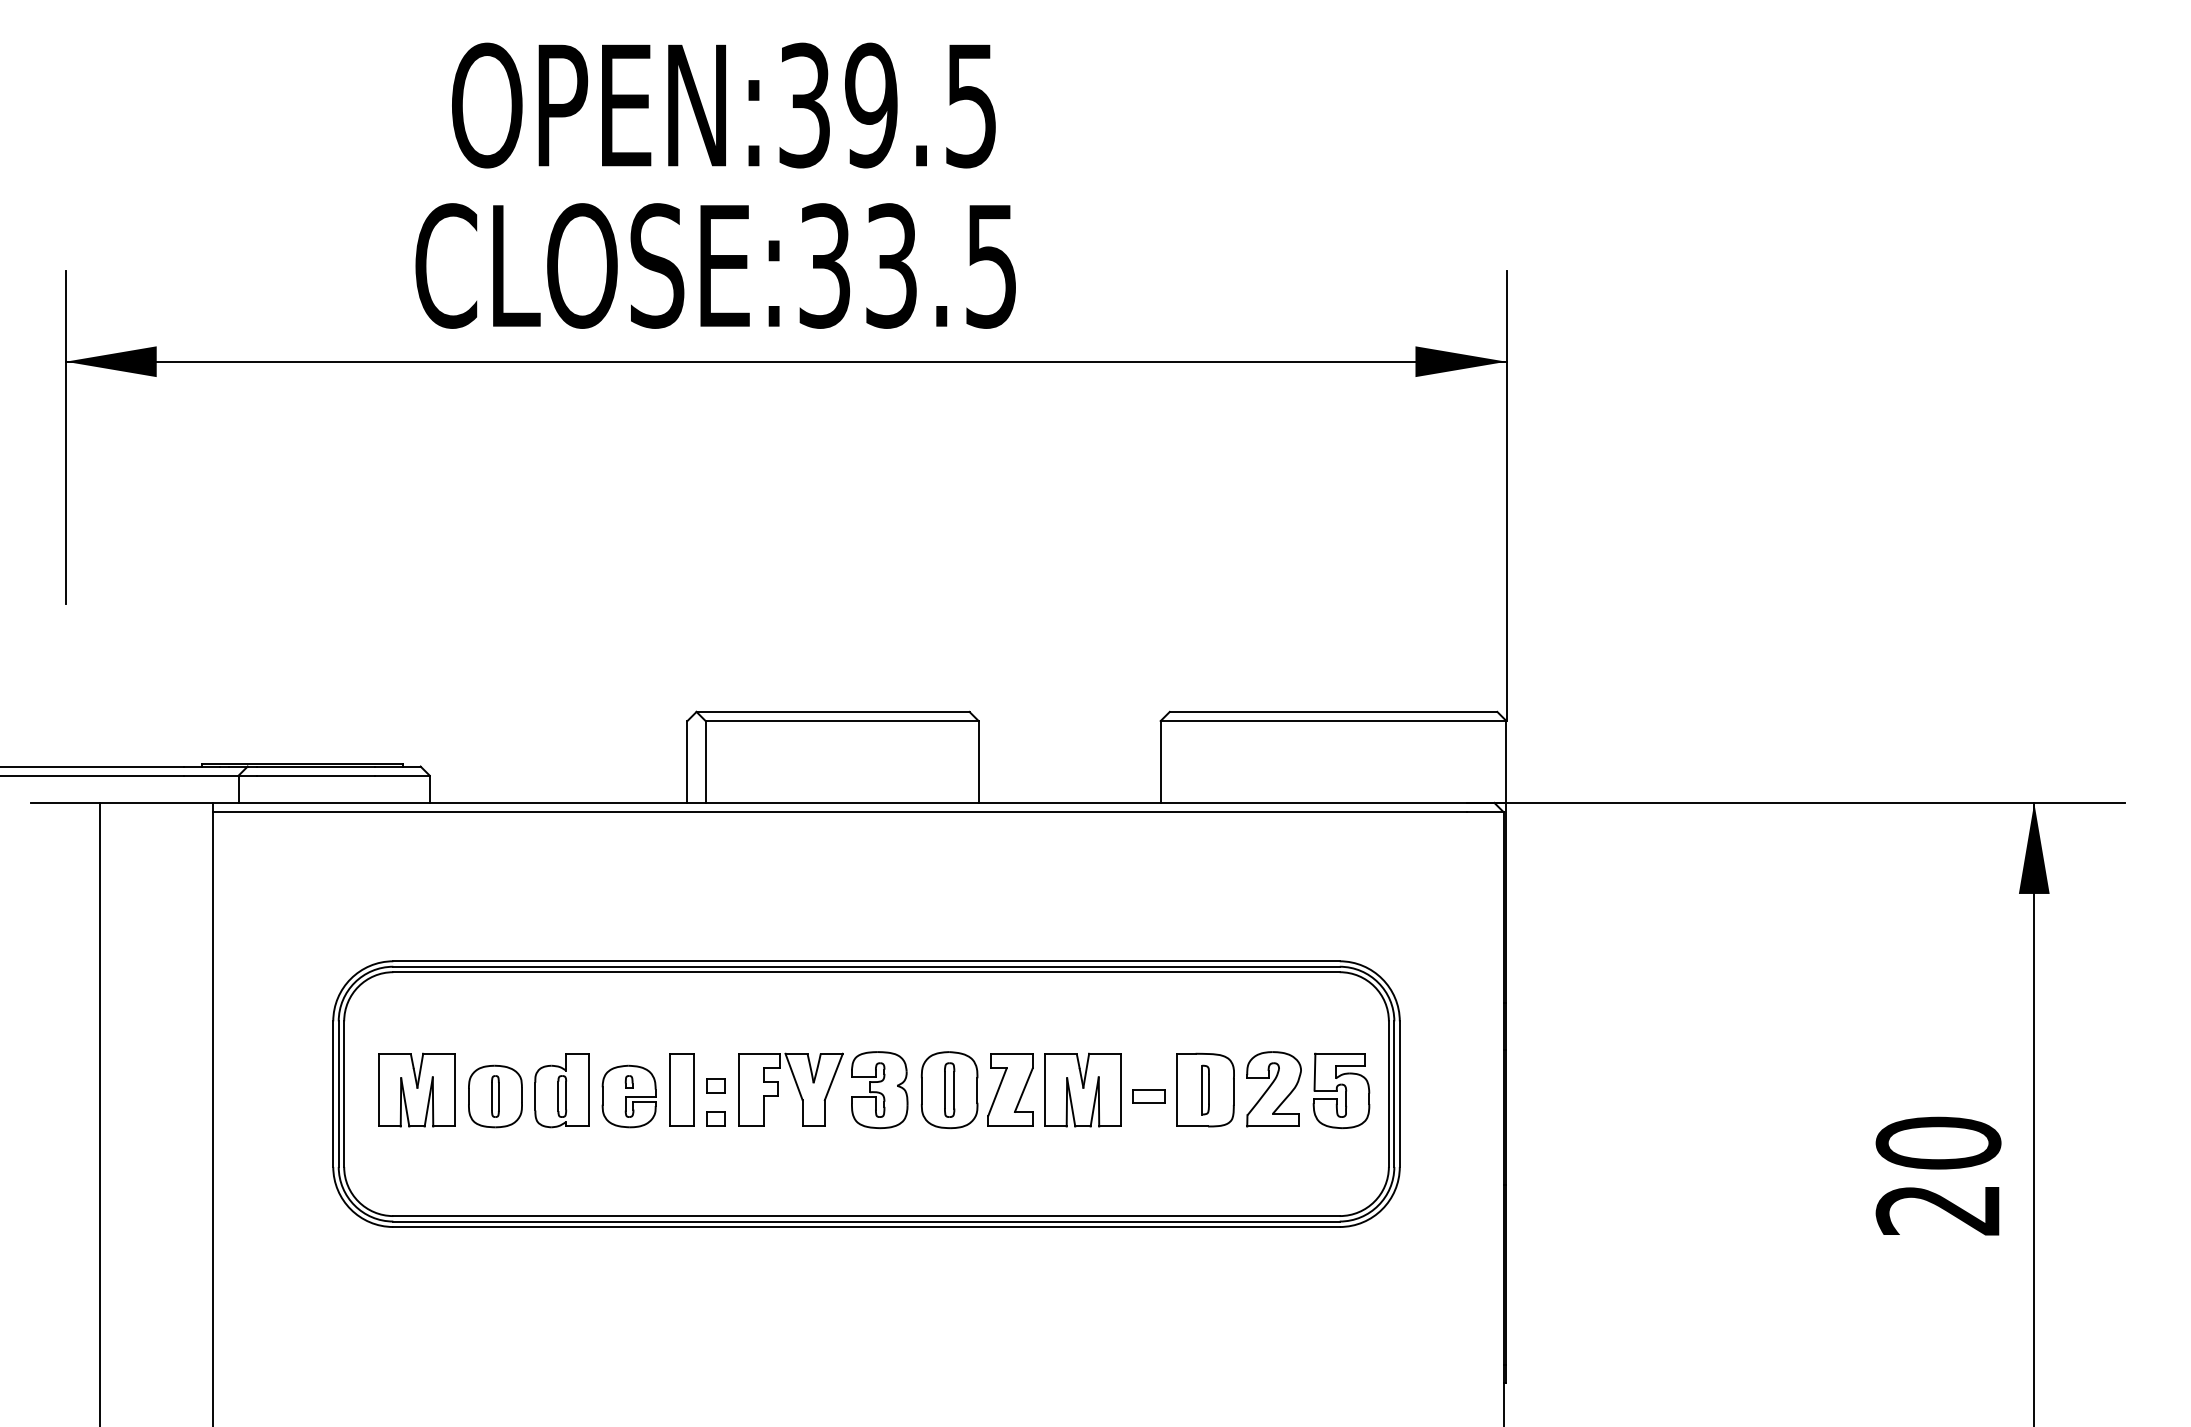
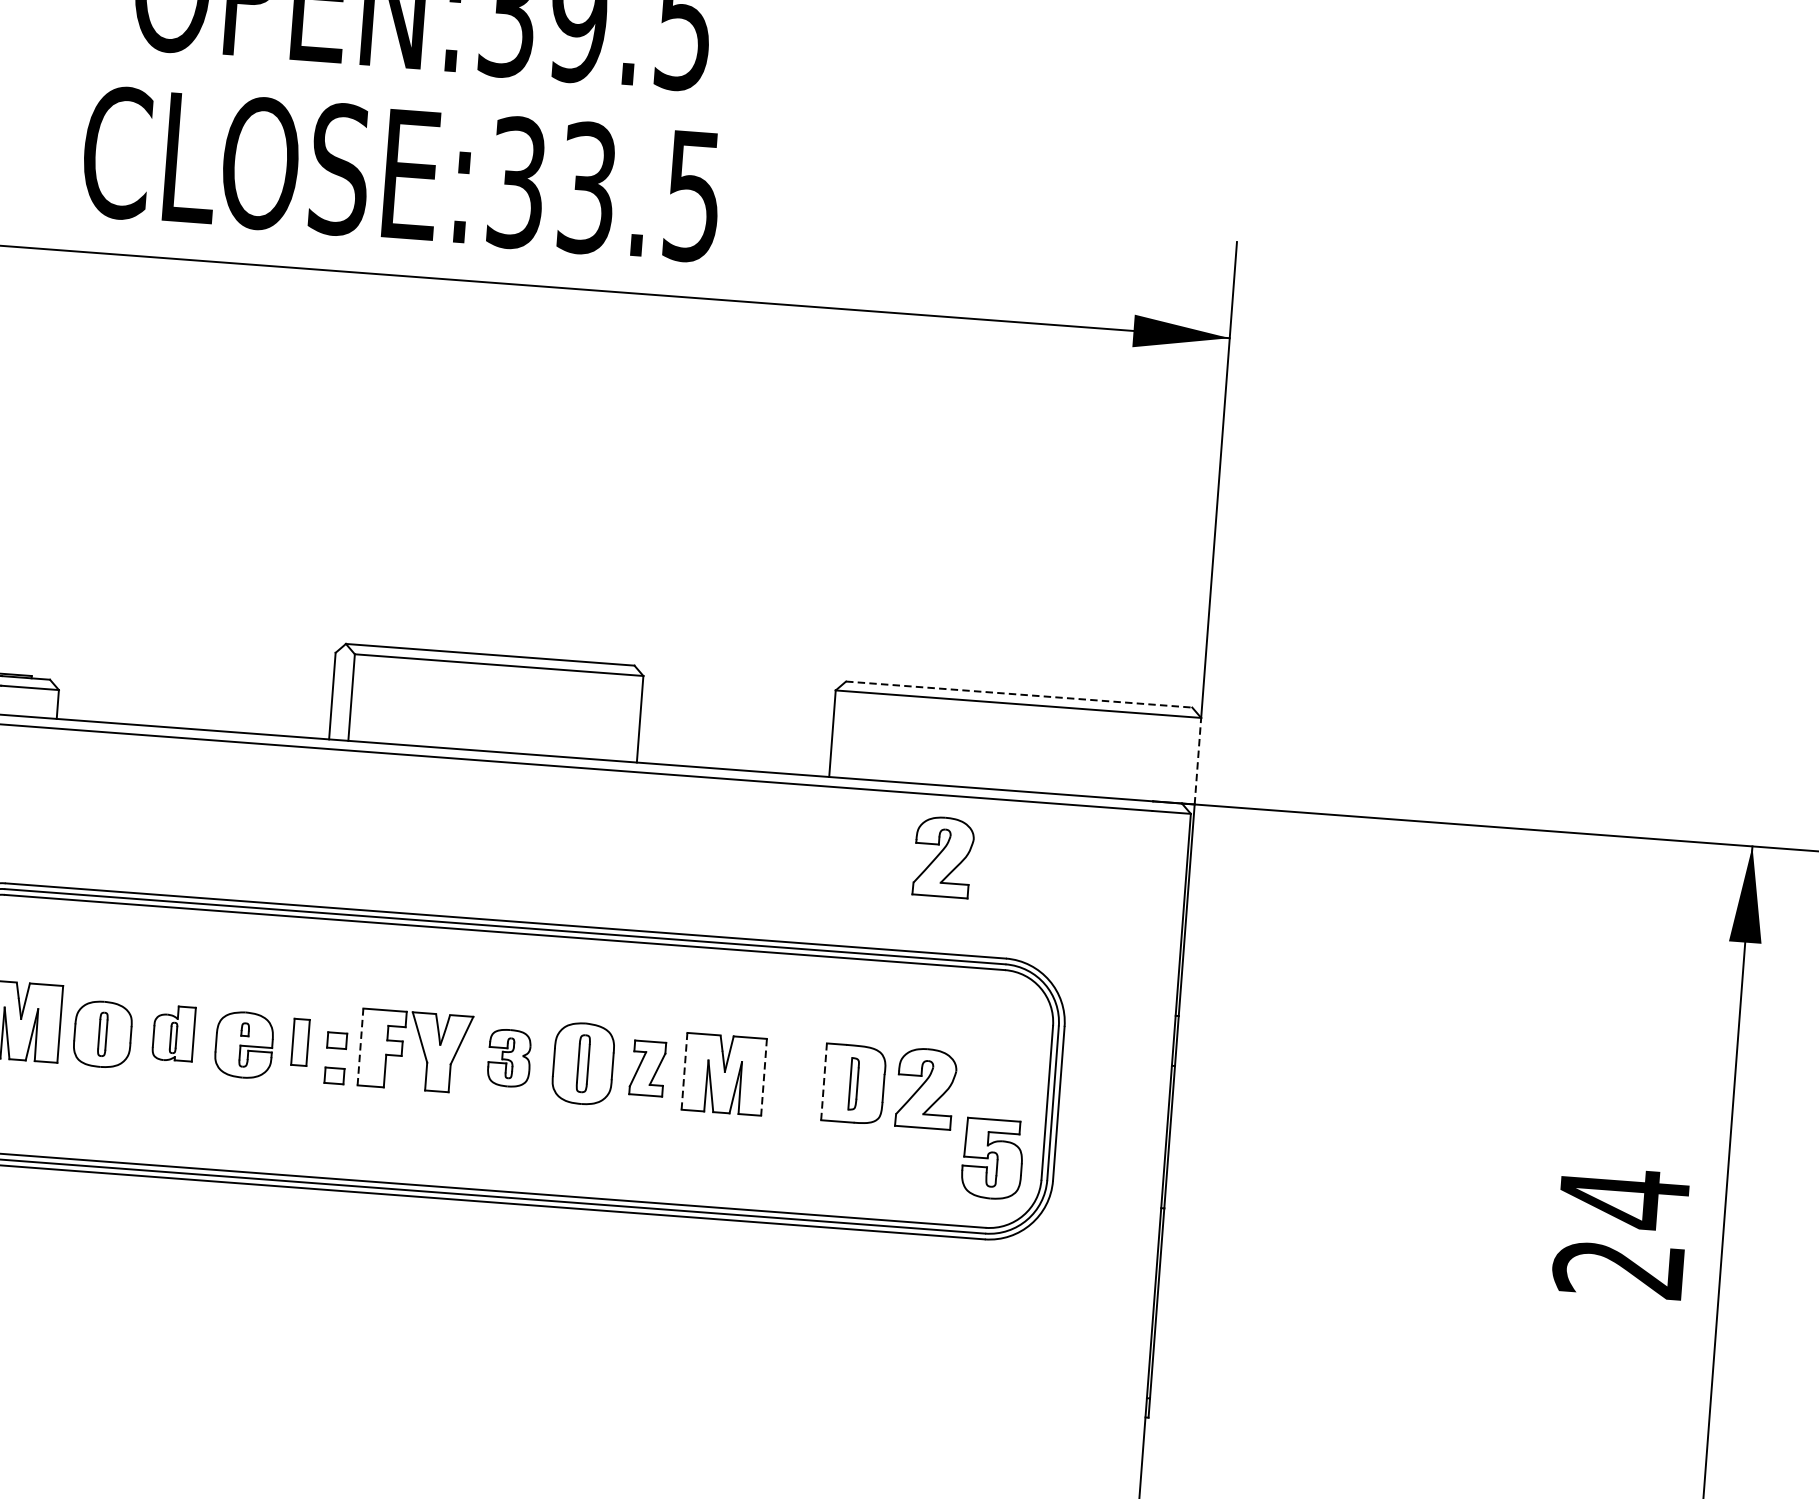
line: (1333, 711) -> (1019, 694), solid -> dashed
line: (1506, 761) -> (1197, 760), solid -> dashed
part: (1273, 870) -> (943, 857), added
part: (681, 1089) -> (300, 1041), size x0.6
line: (738, 1089) -> (360, 1046), solid -> dashed
part: (1010, 1089) -> (647, 1067), size x0.7
line: (1045, 1089) -> (684, 1070), solid -> dashed
line: (1177, 1089) -> (824, 1081), solid -> dashed
part: (561, 1090) -> (173, 1033), size x0.7
part: (879, 1090) -> (509, 1058), size x0.7
line: (1120, 1090) -> (763, 1077), solid -> dashed
part: (1341, 1090) -> (992, 1158), moved
part: (1148, 1096) -> (793, 1086), removed
text: (1938, 1143) -> (1624, 1198), 20 -> 24

